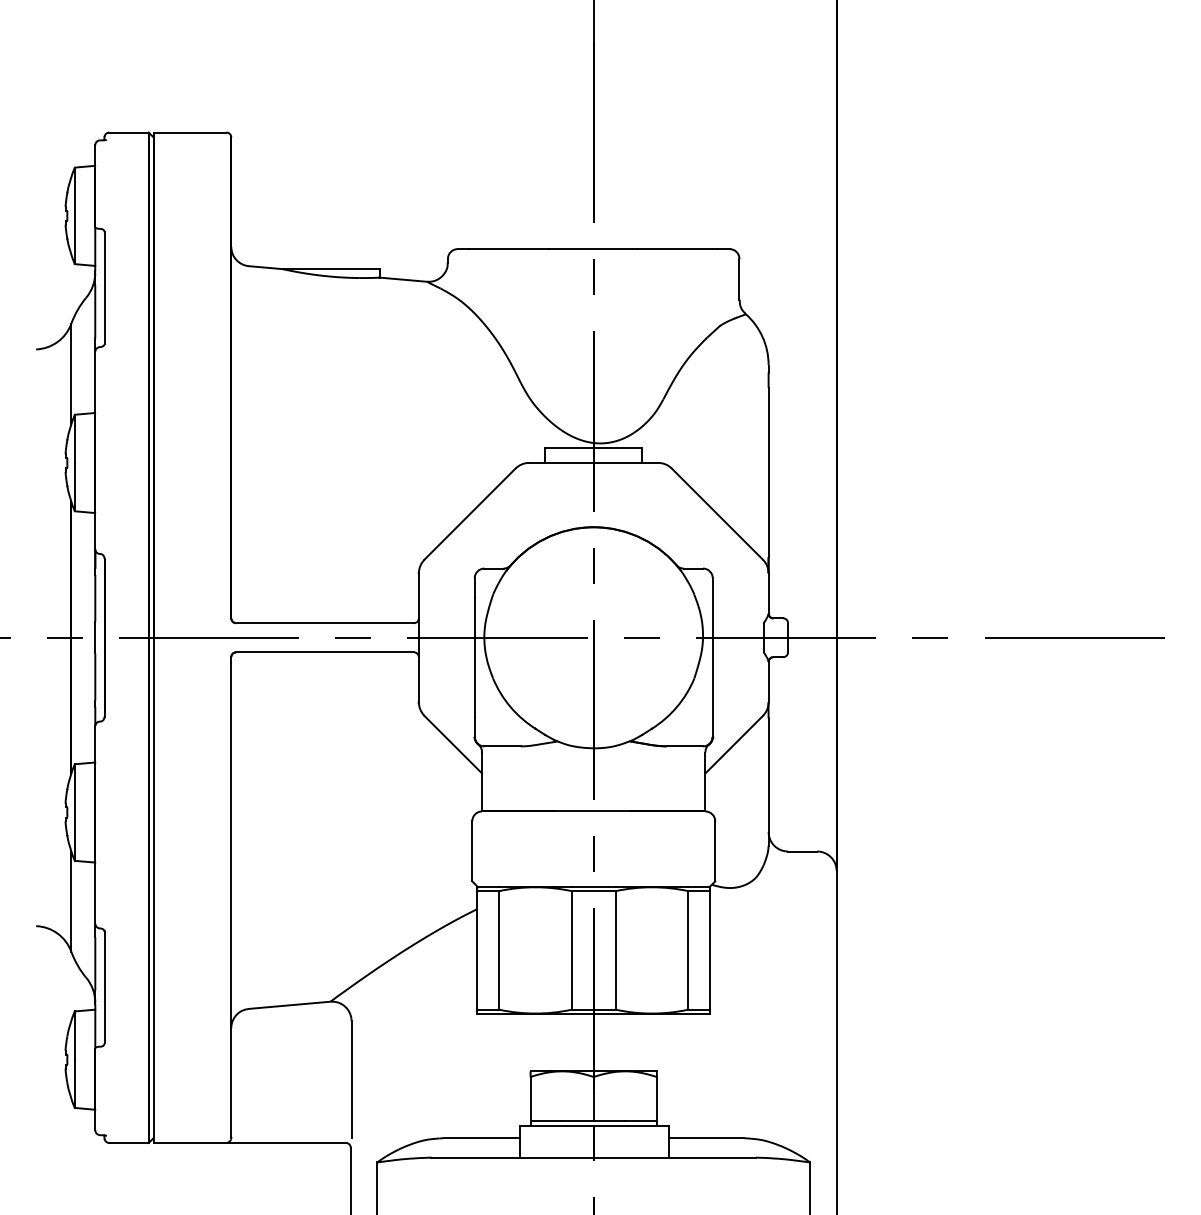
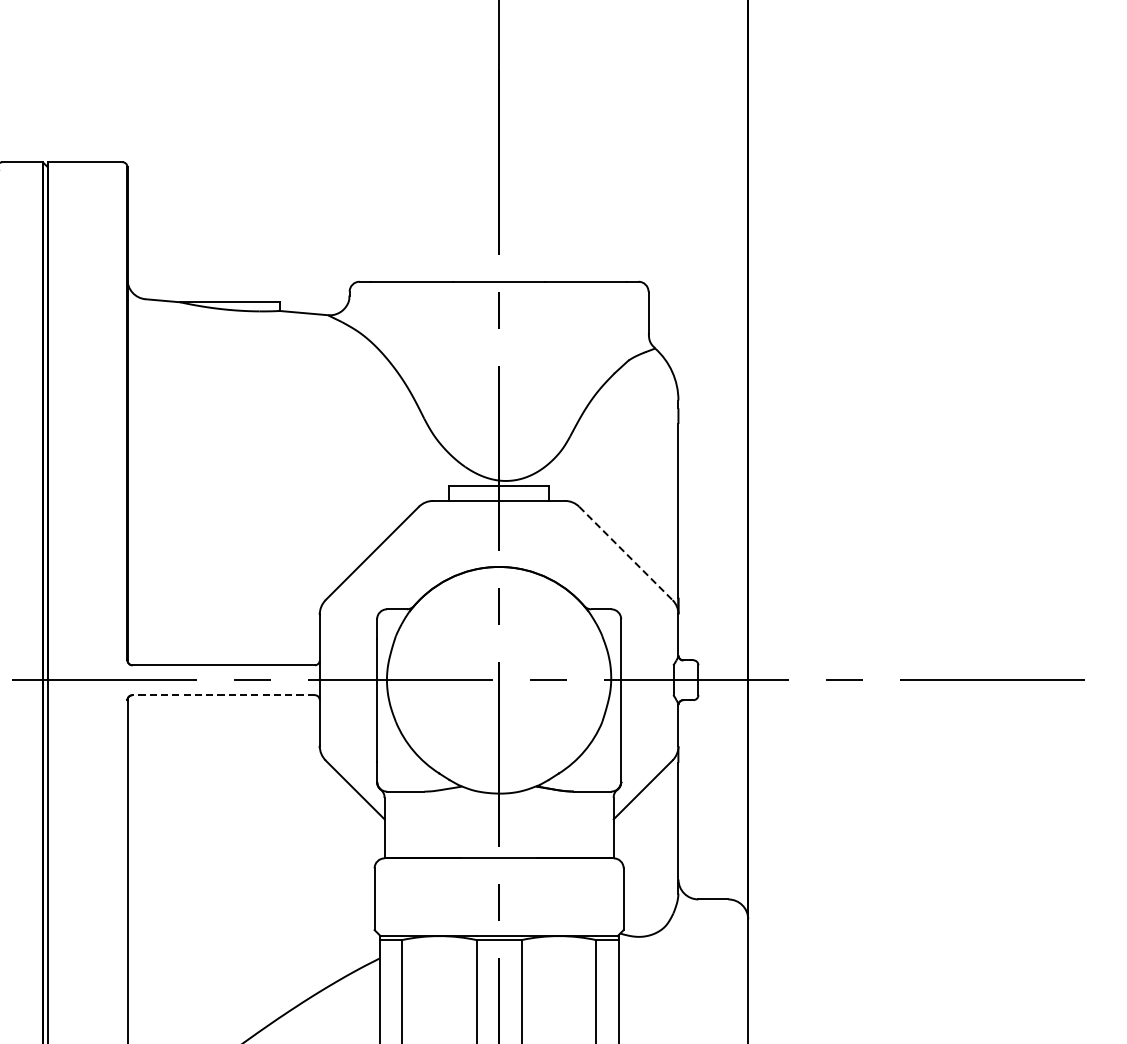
line: (717, 514) -> (626, 553), solid -> dashed
line: (325, 652) -> (224, 695), solid -> dashed

